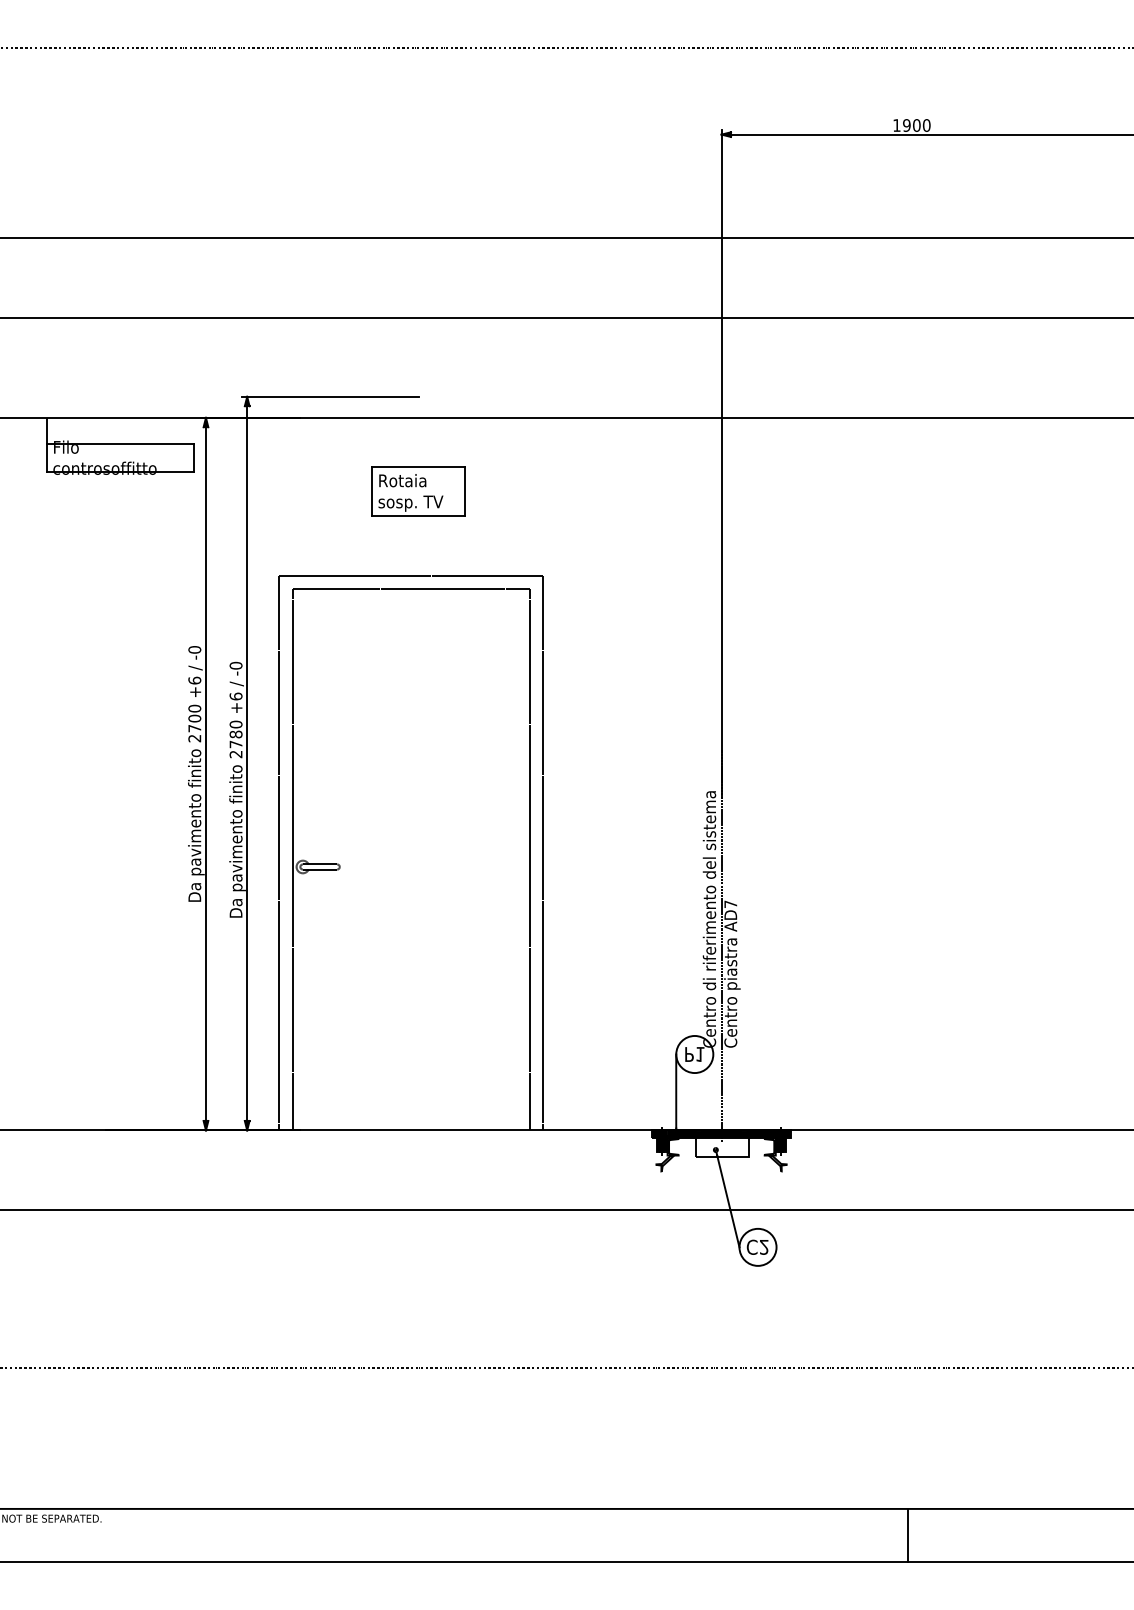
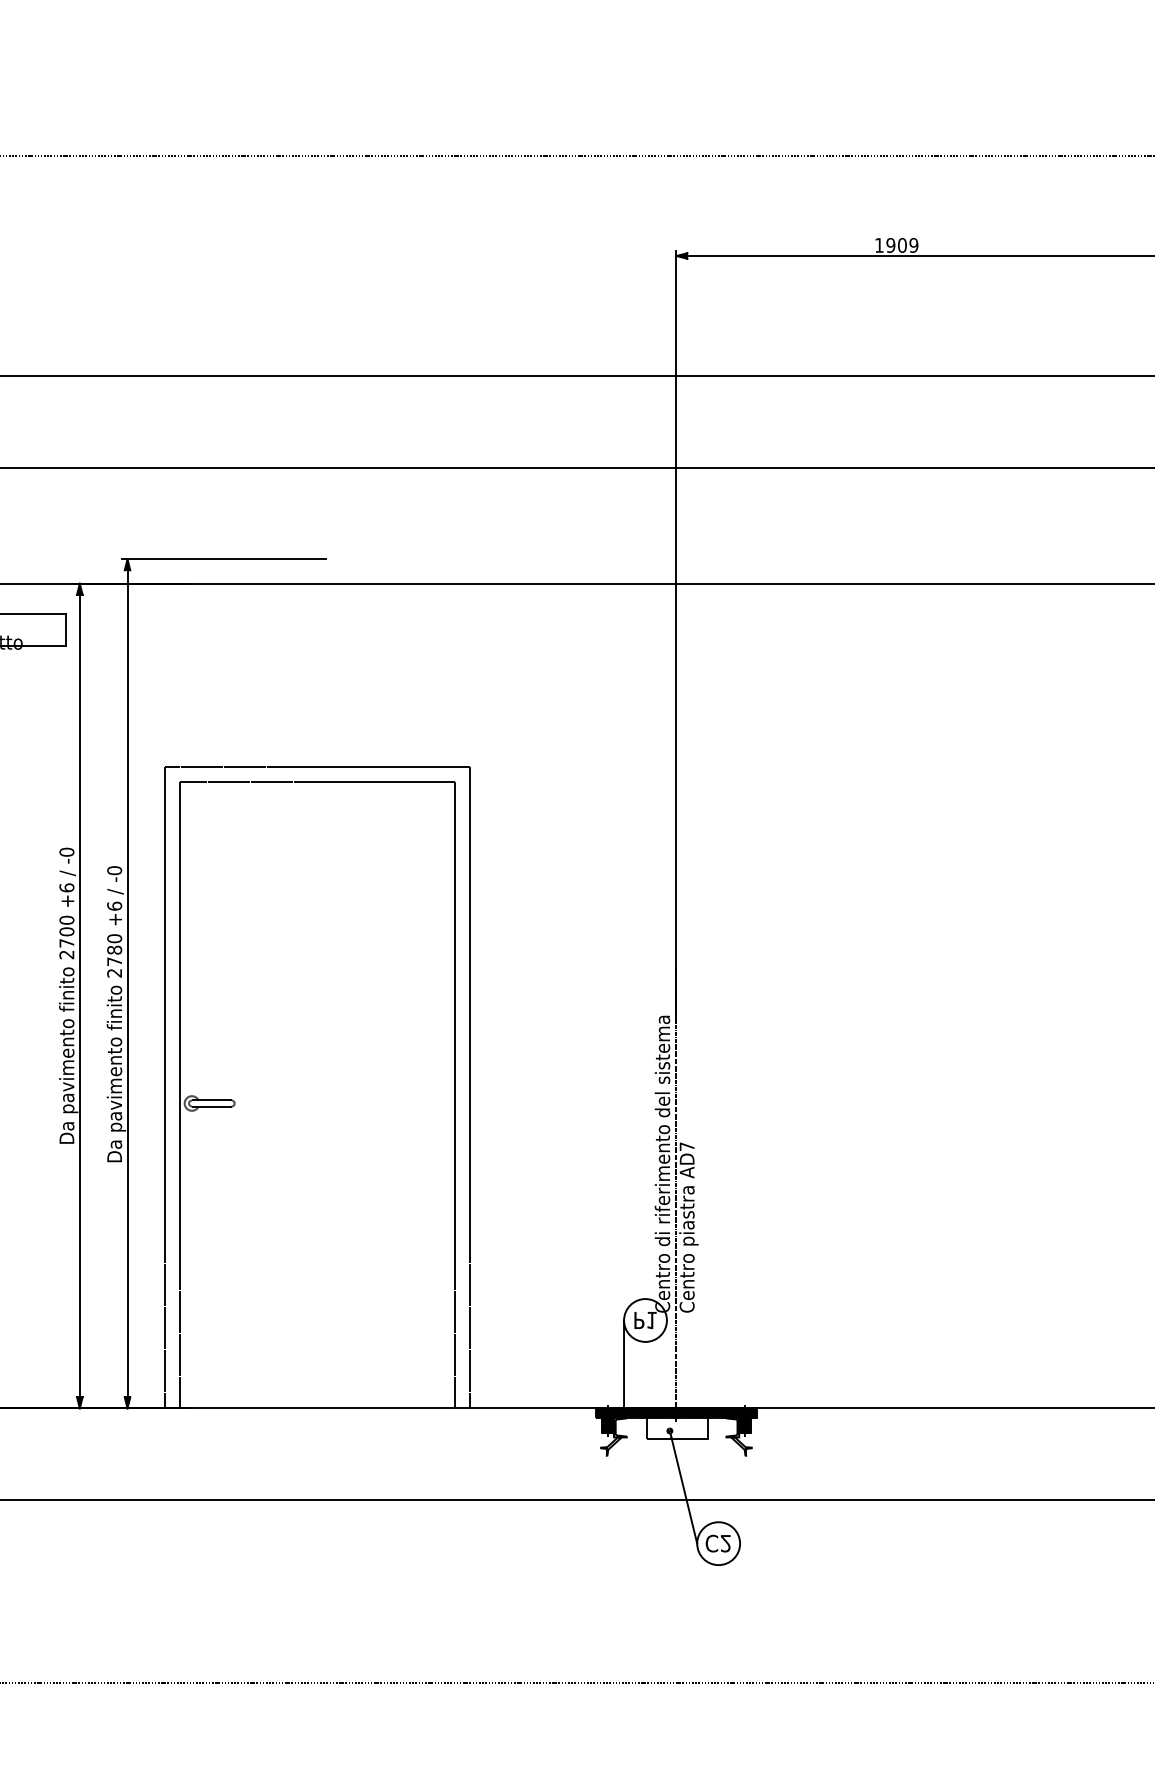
text: (926, 125) -> (913, 245), 1900 -> 1909
part: (418, 491) -> (325, 668), removed

